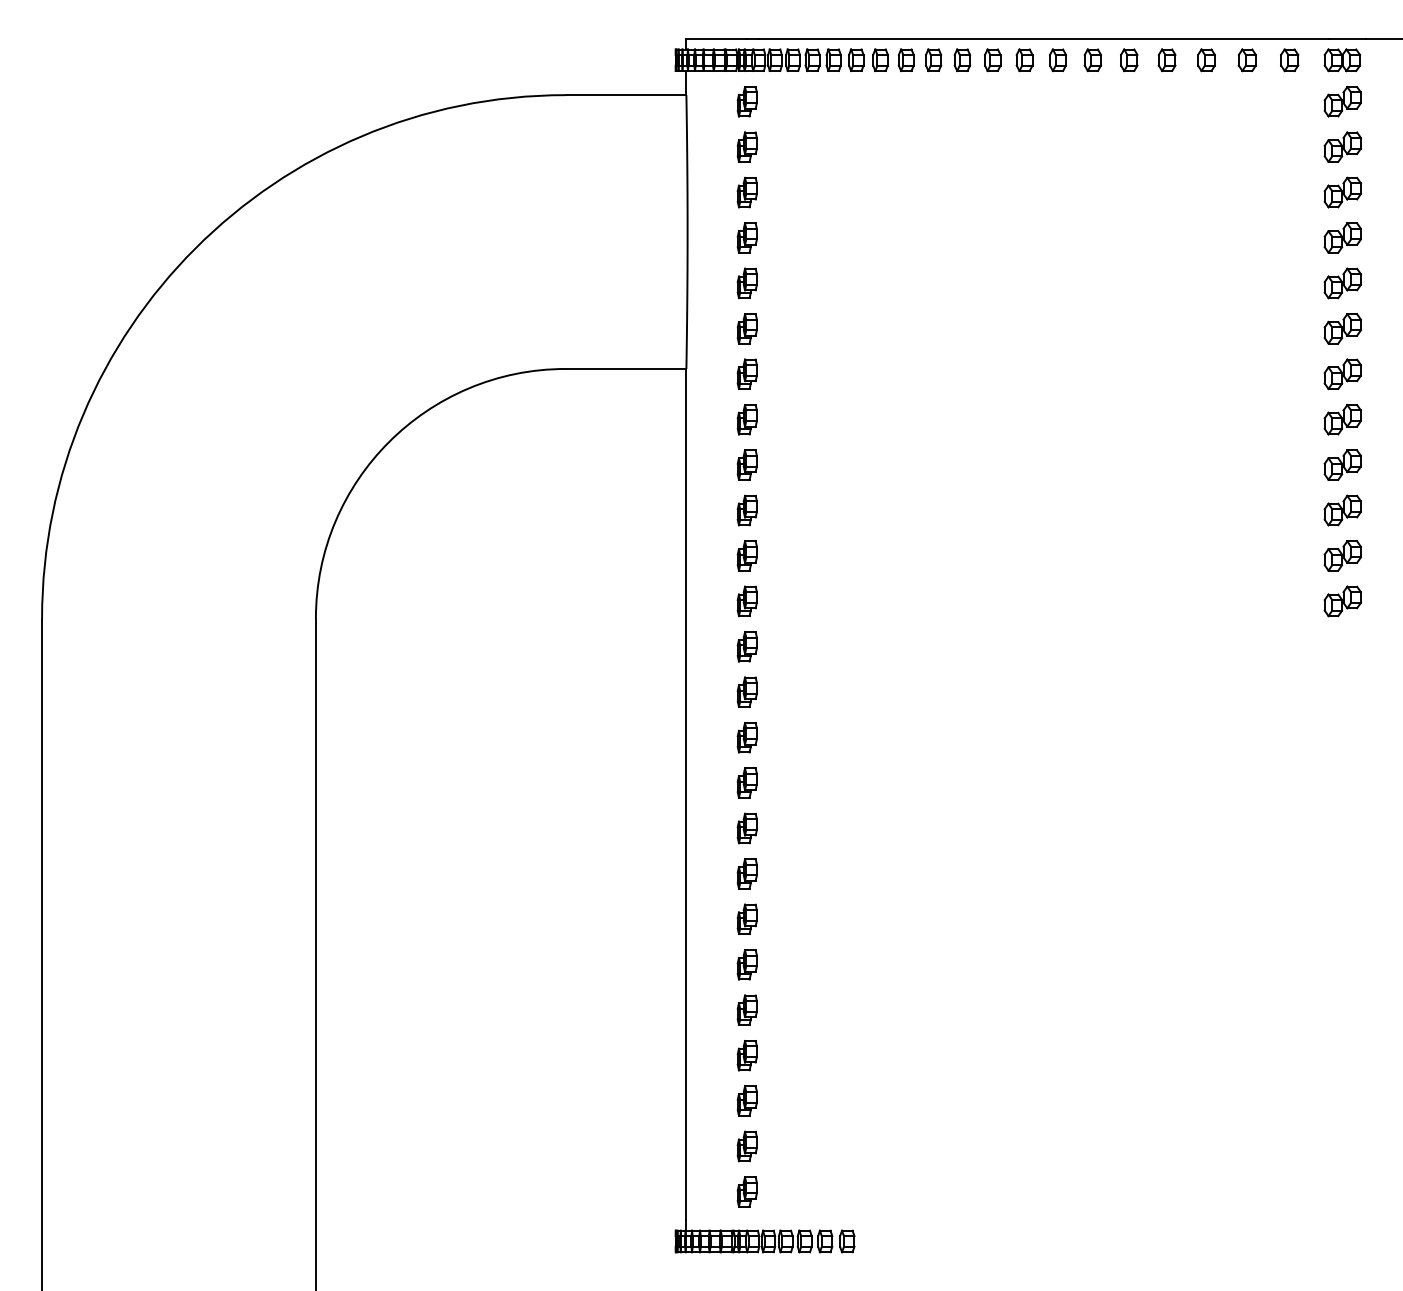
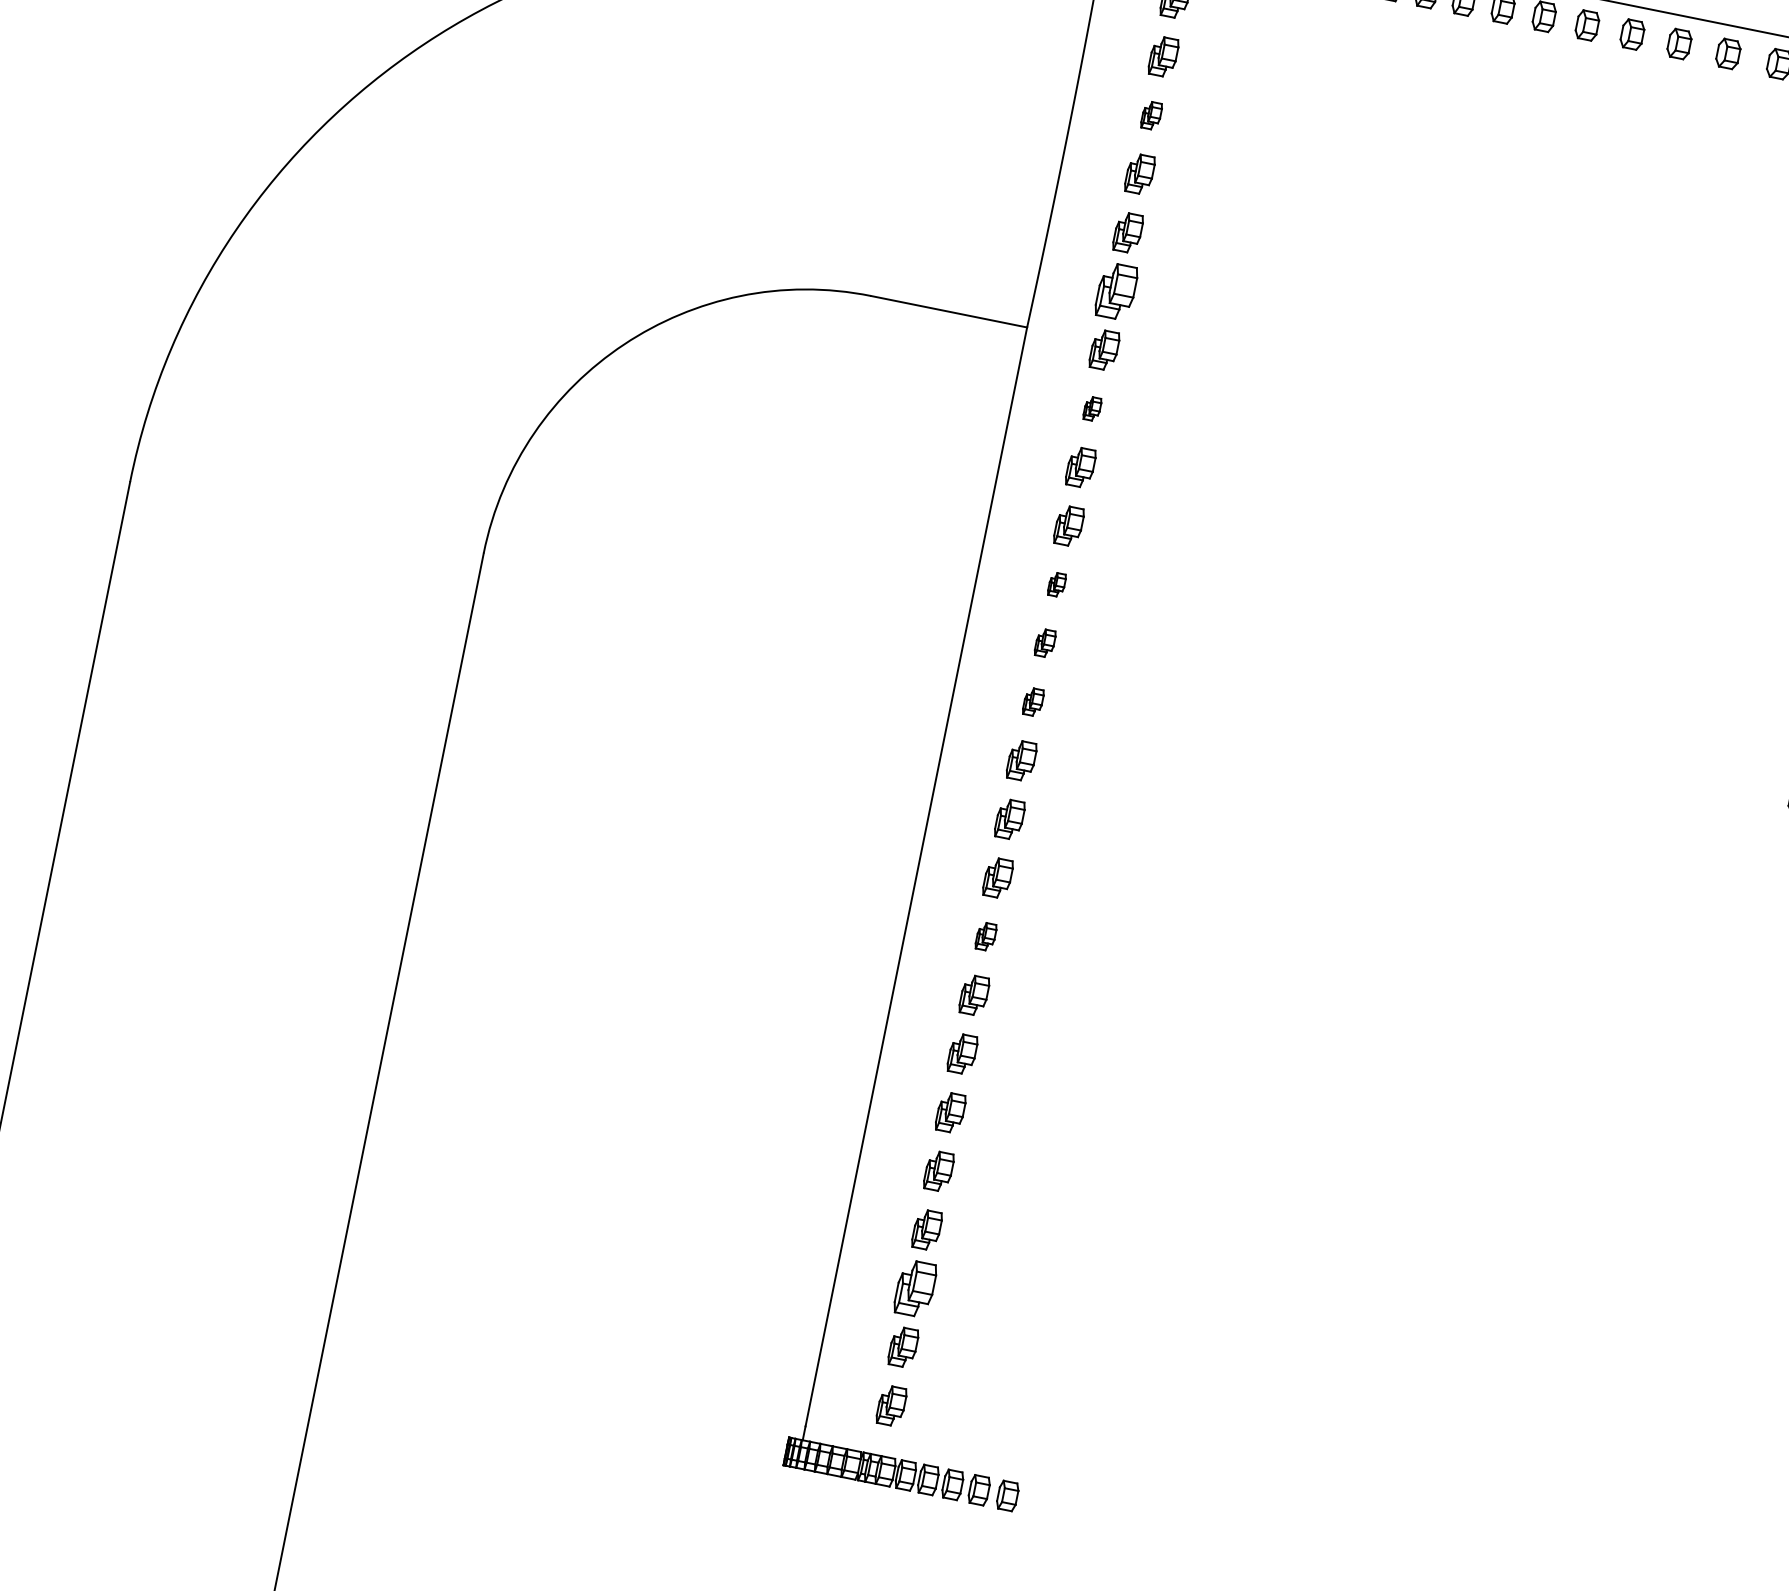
part: (746, 192) -> (1150, 115), size x0.7
part: (746, 328) -> (1115, 290), size x1.4
part: (746, 419) -> (1091, 408), size x0.6
part: (746, 555) -> (1056, 583), size x0.6
part: (746, 600) -> (1044, 642), size x0.7
part: (746, 646) -> (1032, 701), size x0.7
part: (746, 828) -> (985, 936), size x0.7
part: (746, 1100) -> (914, 1287), size x1.4

